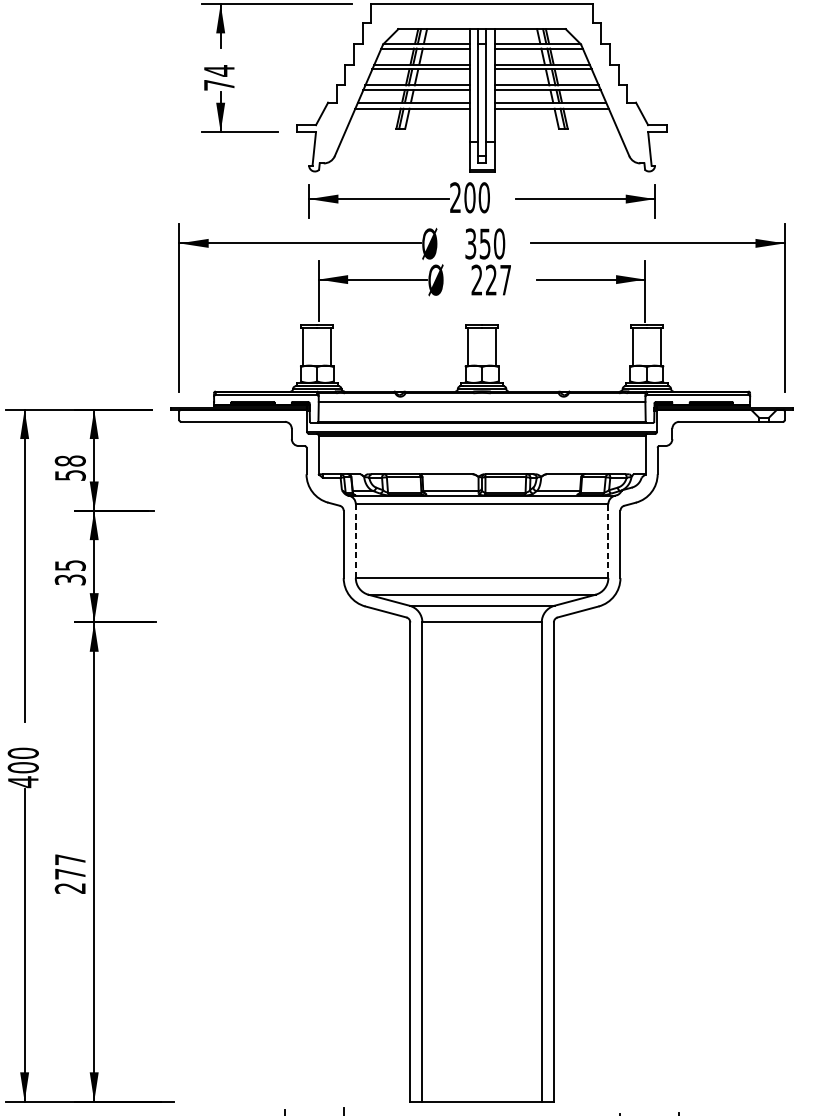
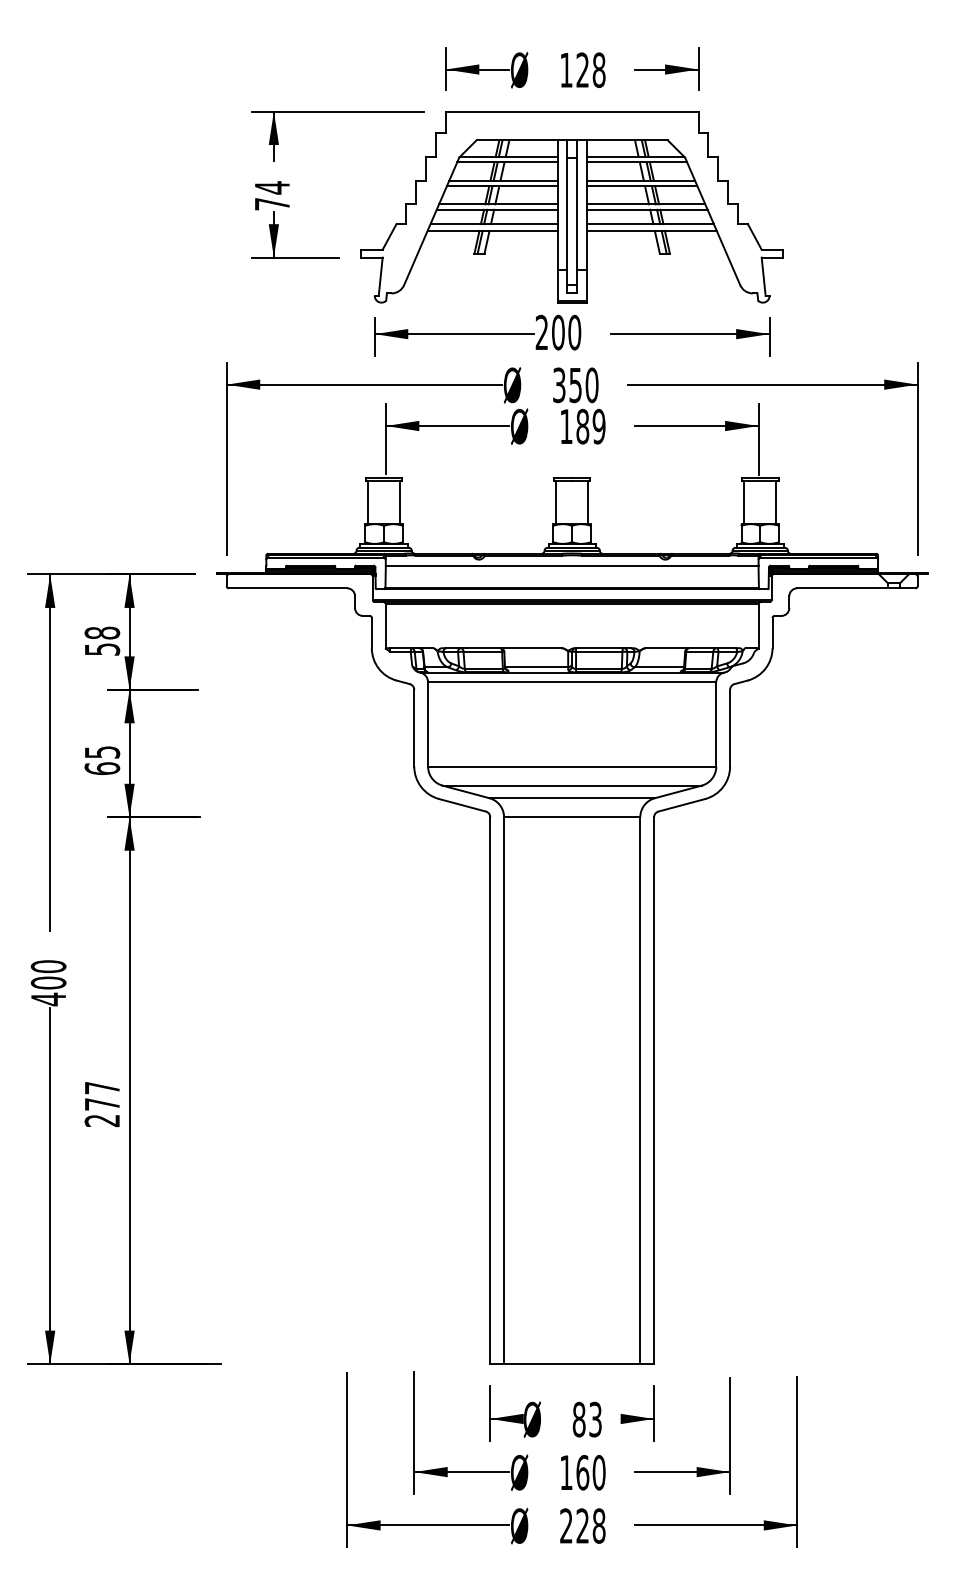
text: (491, 280) -> (582, 426), 227 -> 189
line: (608, 540) -> (716, 723), dashed -> solid
line: (356, 541) -> (428, 724), dashed -> solid
text: (70, 579) -> (102, 768), 35 -> 65

